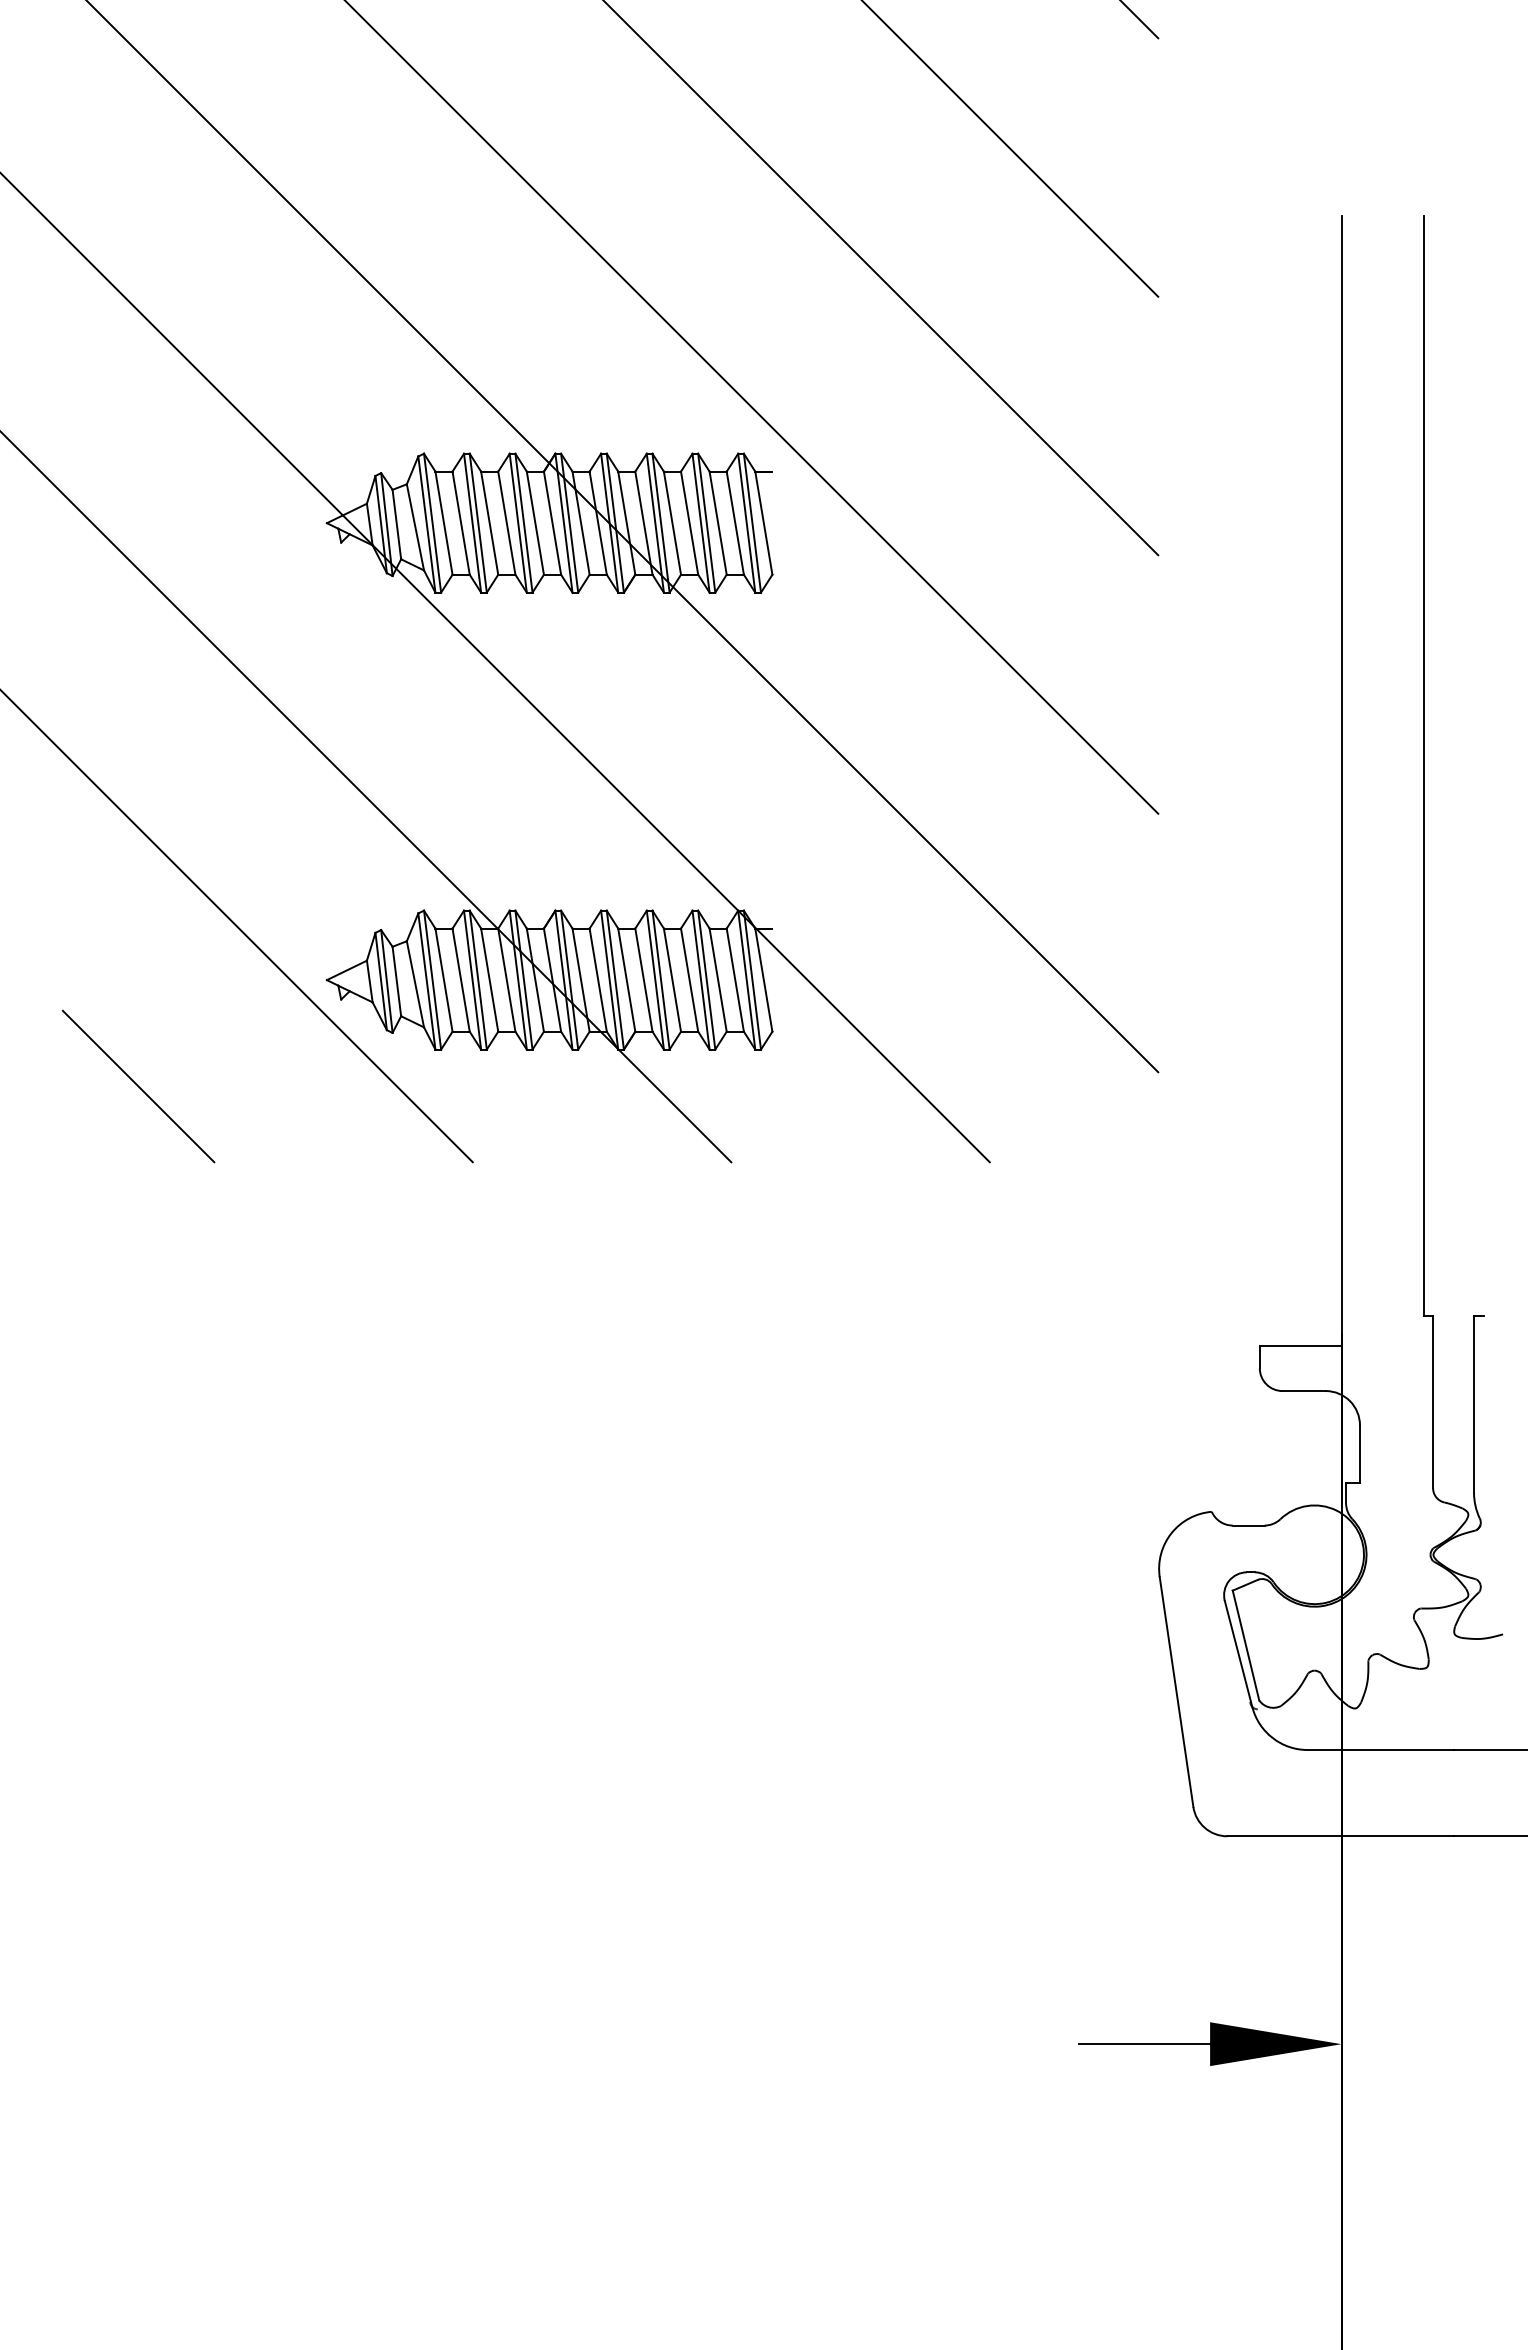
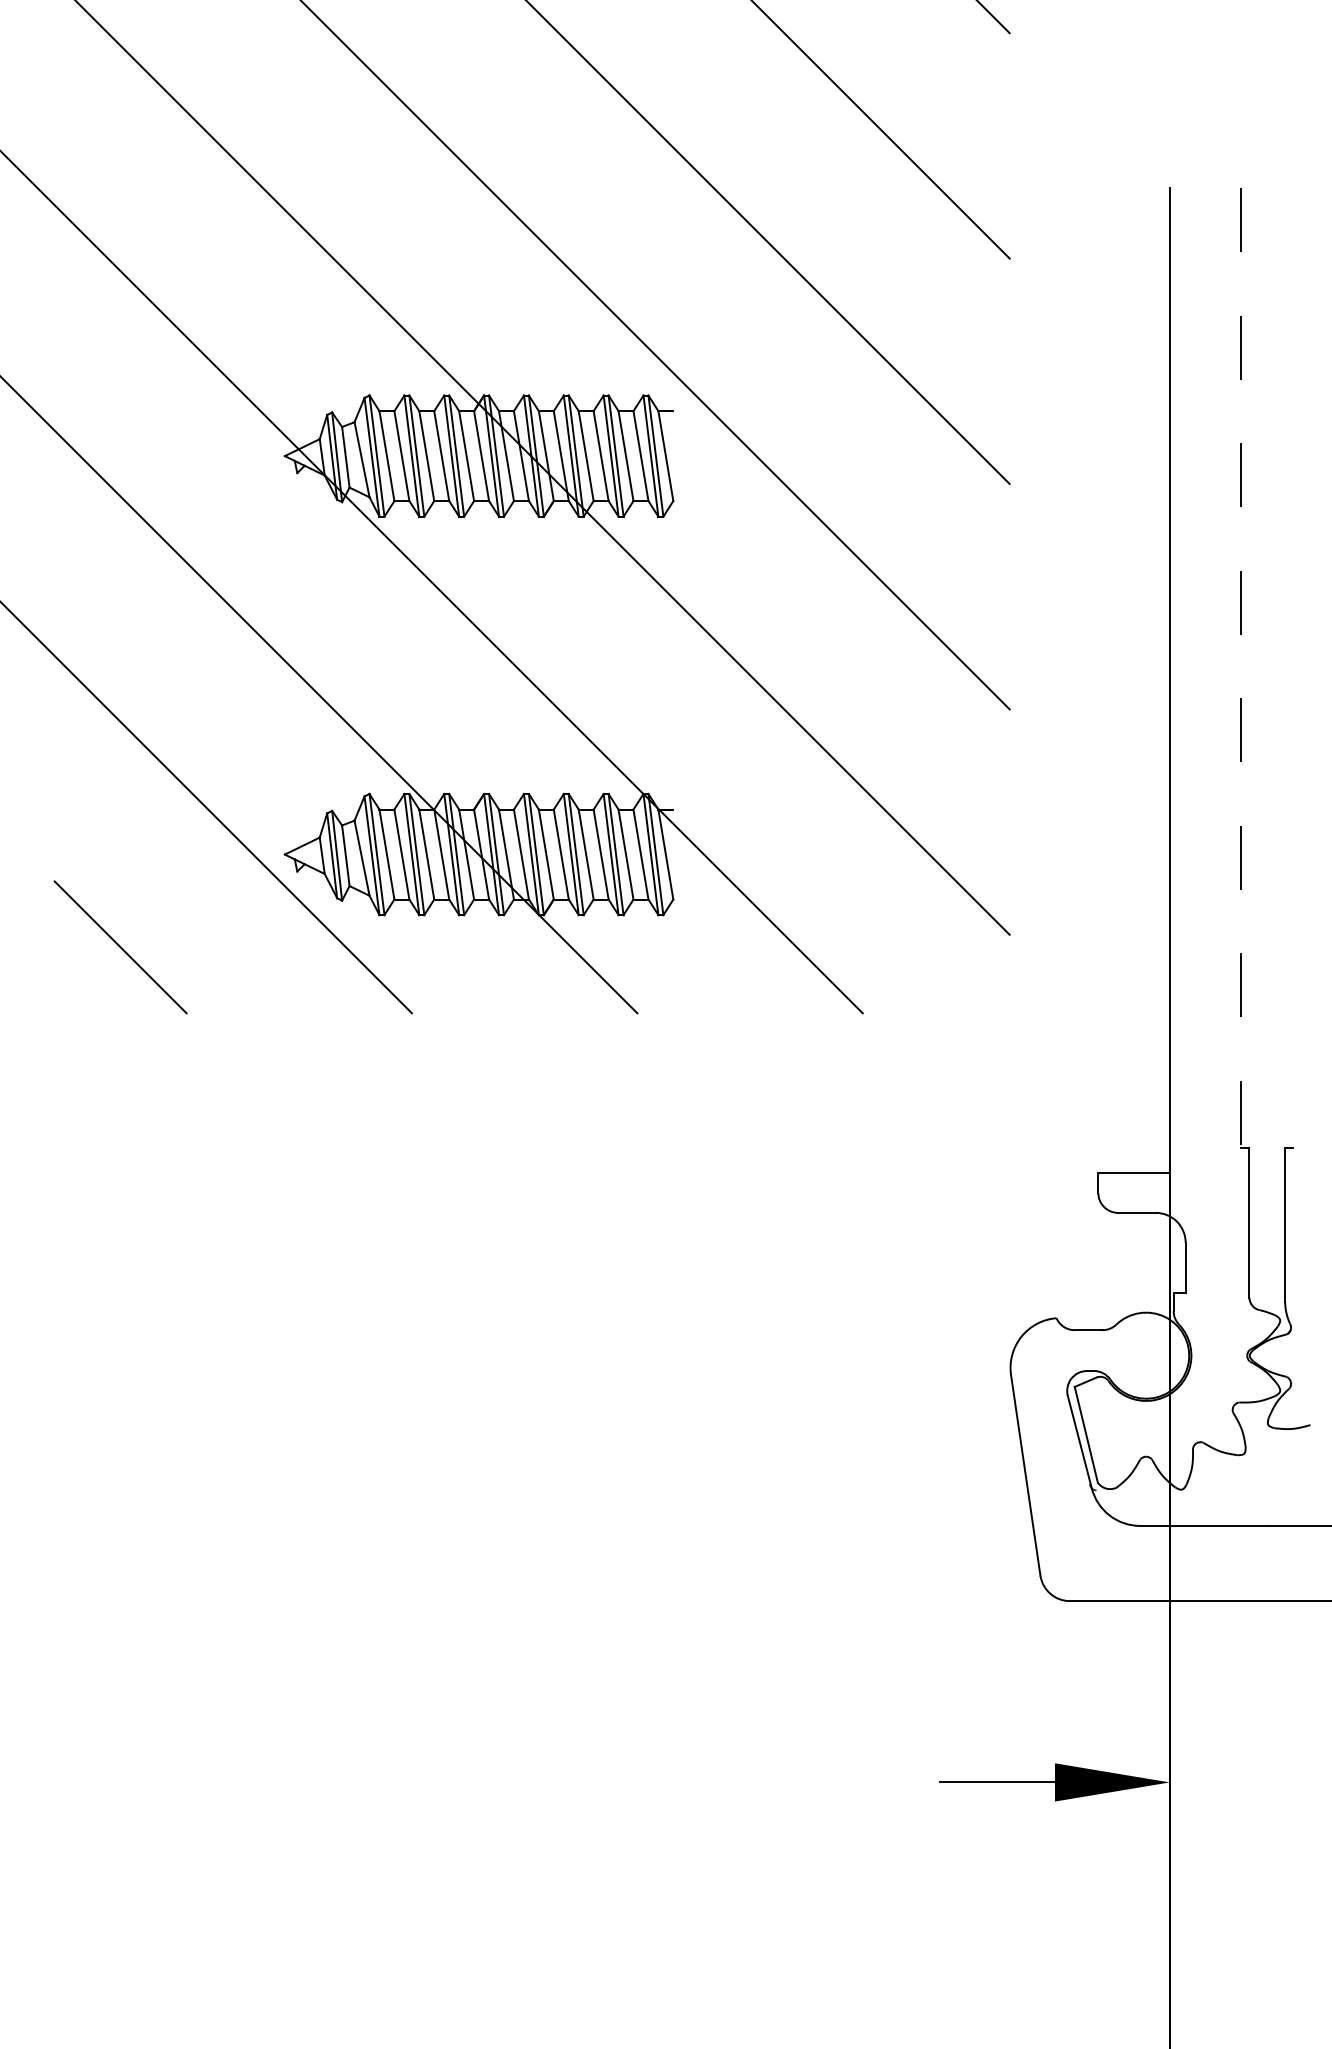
line: (1423, 766) -> (1241, 668), solid -> dashed

